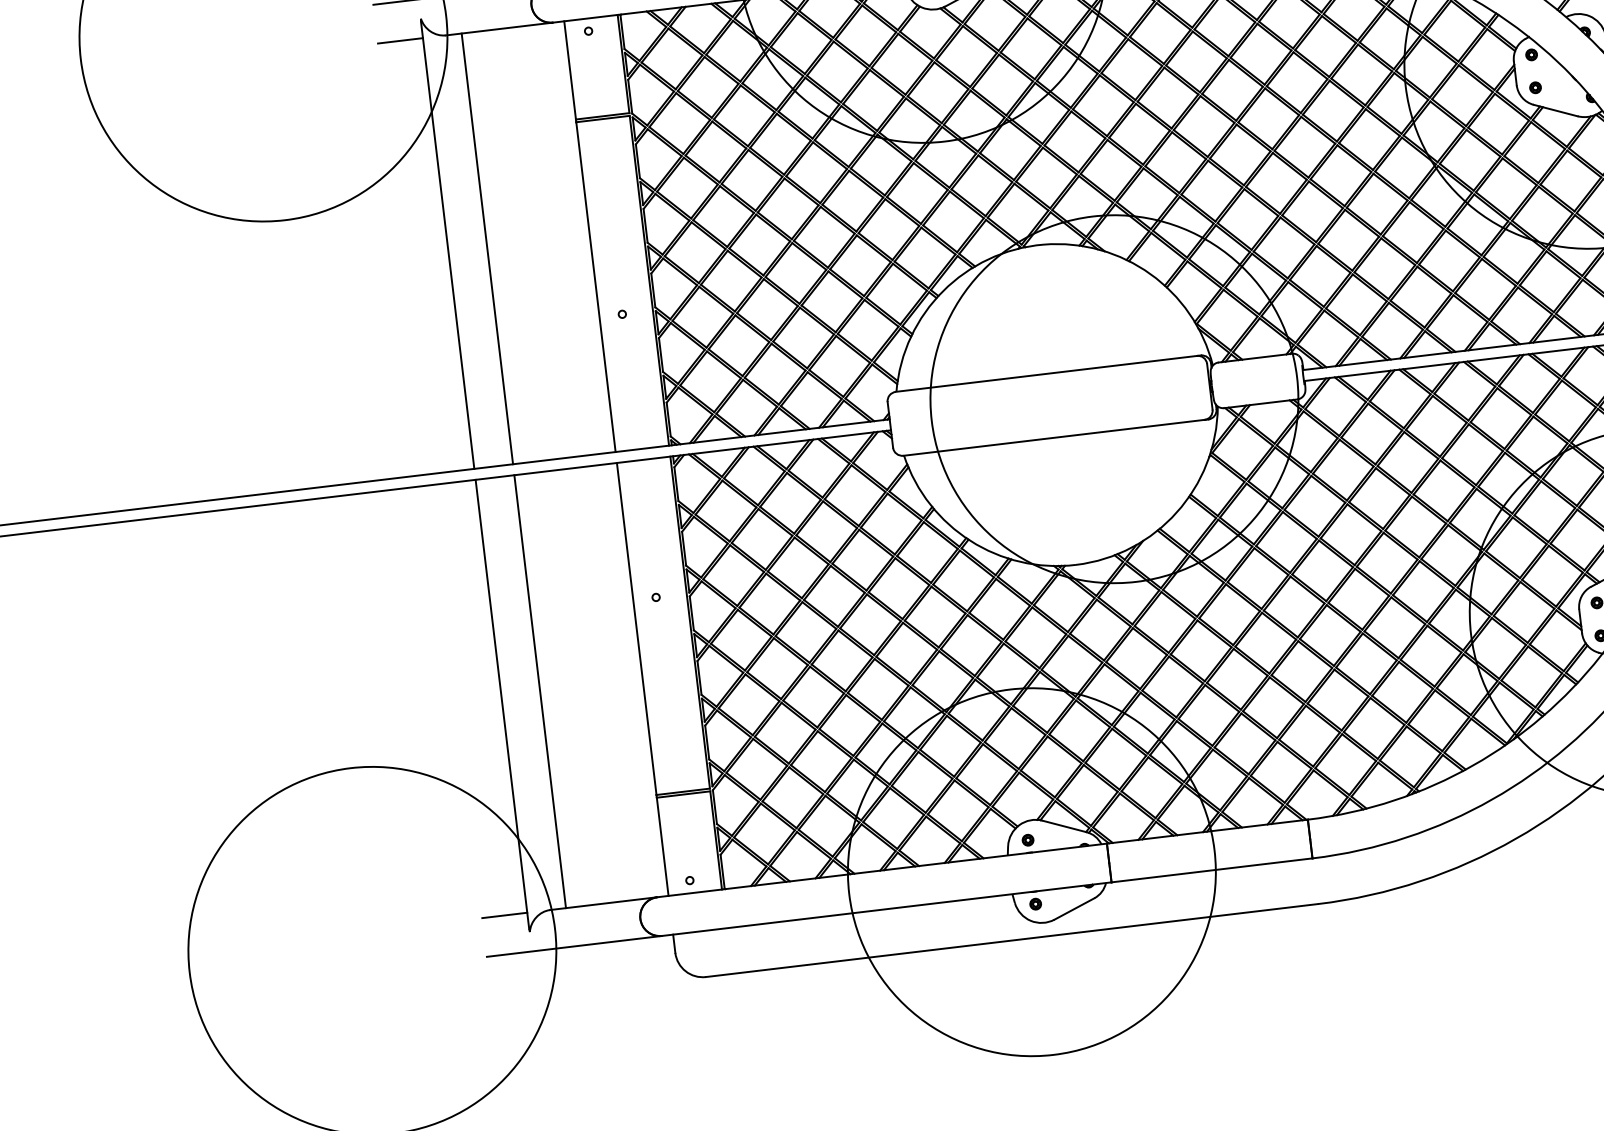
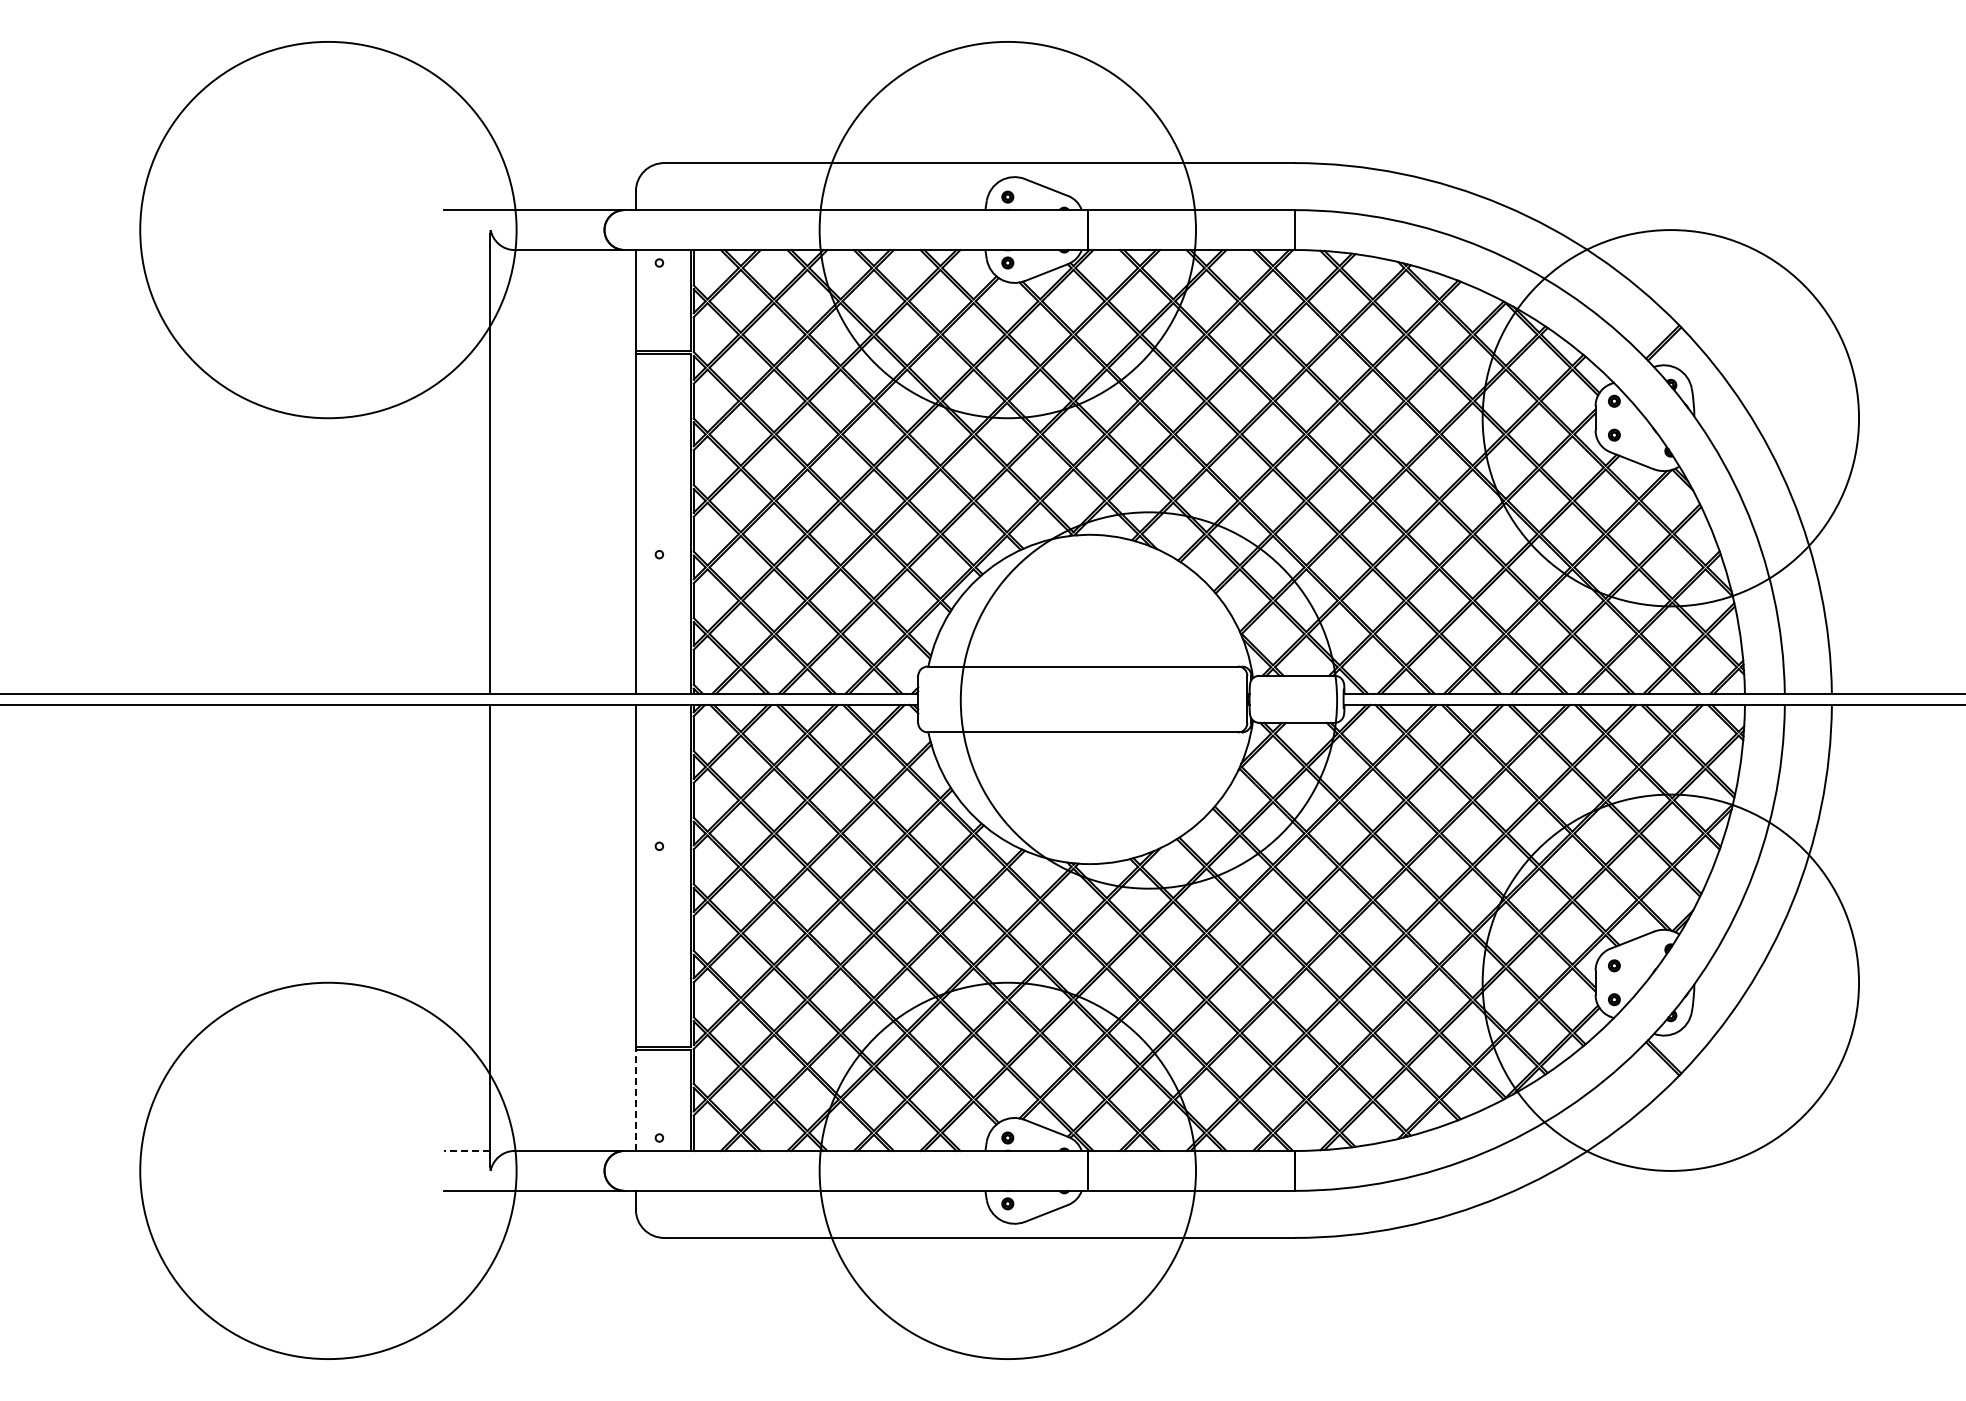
line: (400, 41) -> (467, 250), removed
line: (487, 248) -> (530, 471), removed
line: (540, 691) -> (530, 927), removed
line: (662, 846) -> (635, 1100), solid -> dashed
line: (504, 915) -> (466, 1150), solid -> dashed

